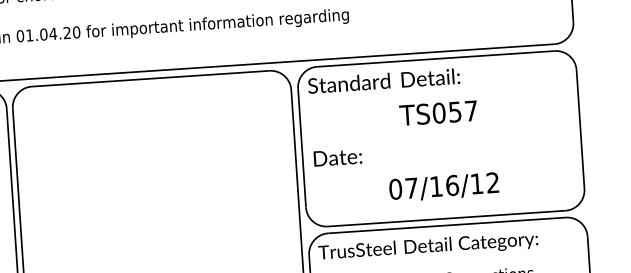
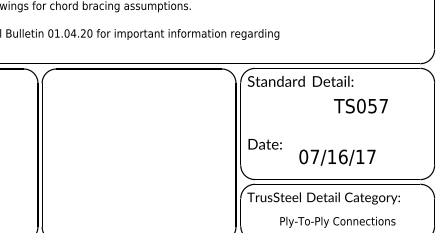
text: (437, 112) -> (360, 105), moved
text: (336, 157) -> (264, 144), moved
text: (493, 182) -> (371, 156), 07/16/12 -> 07/16/17

